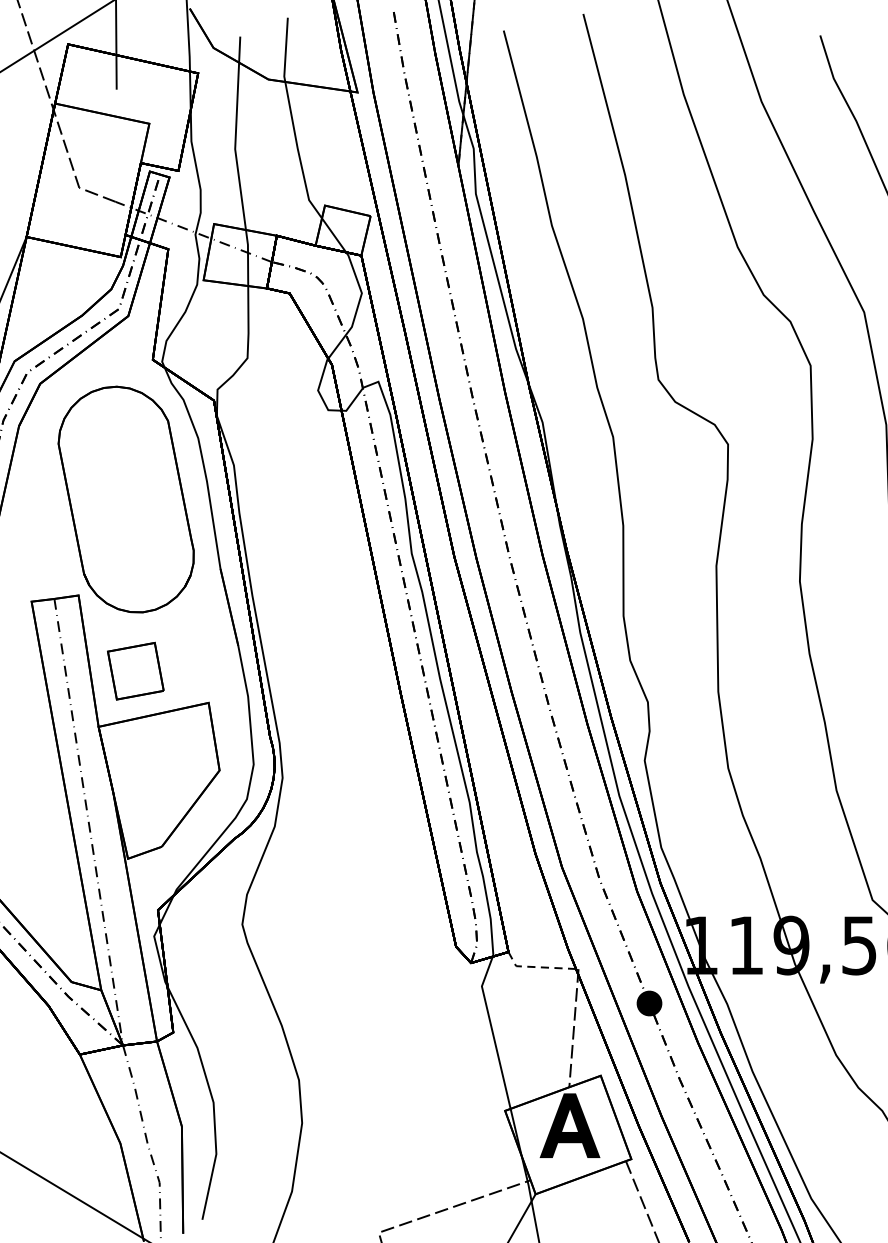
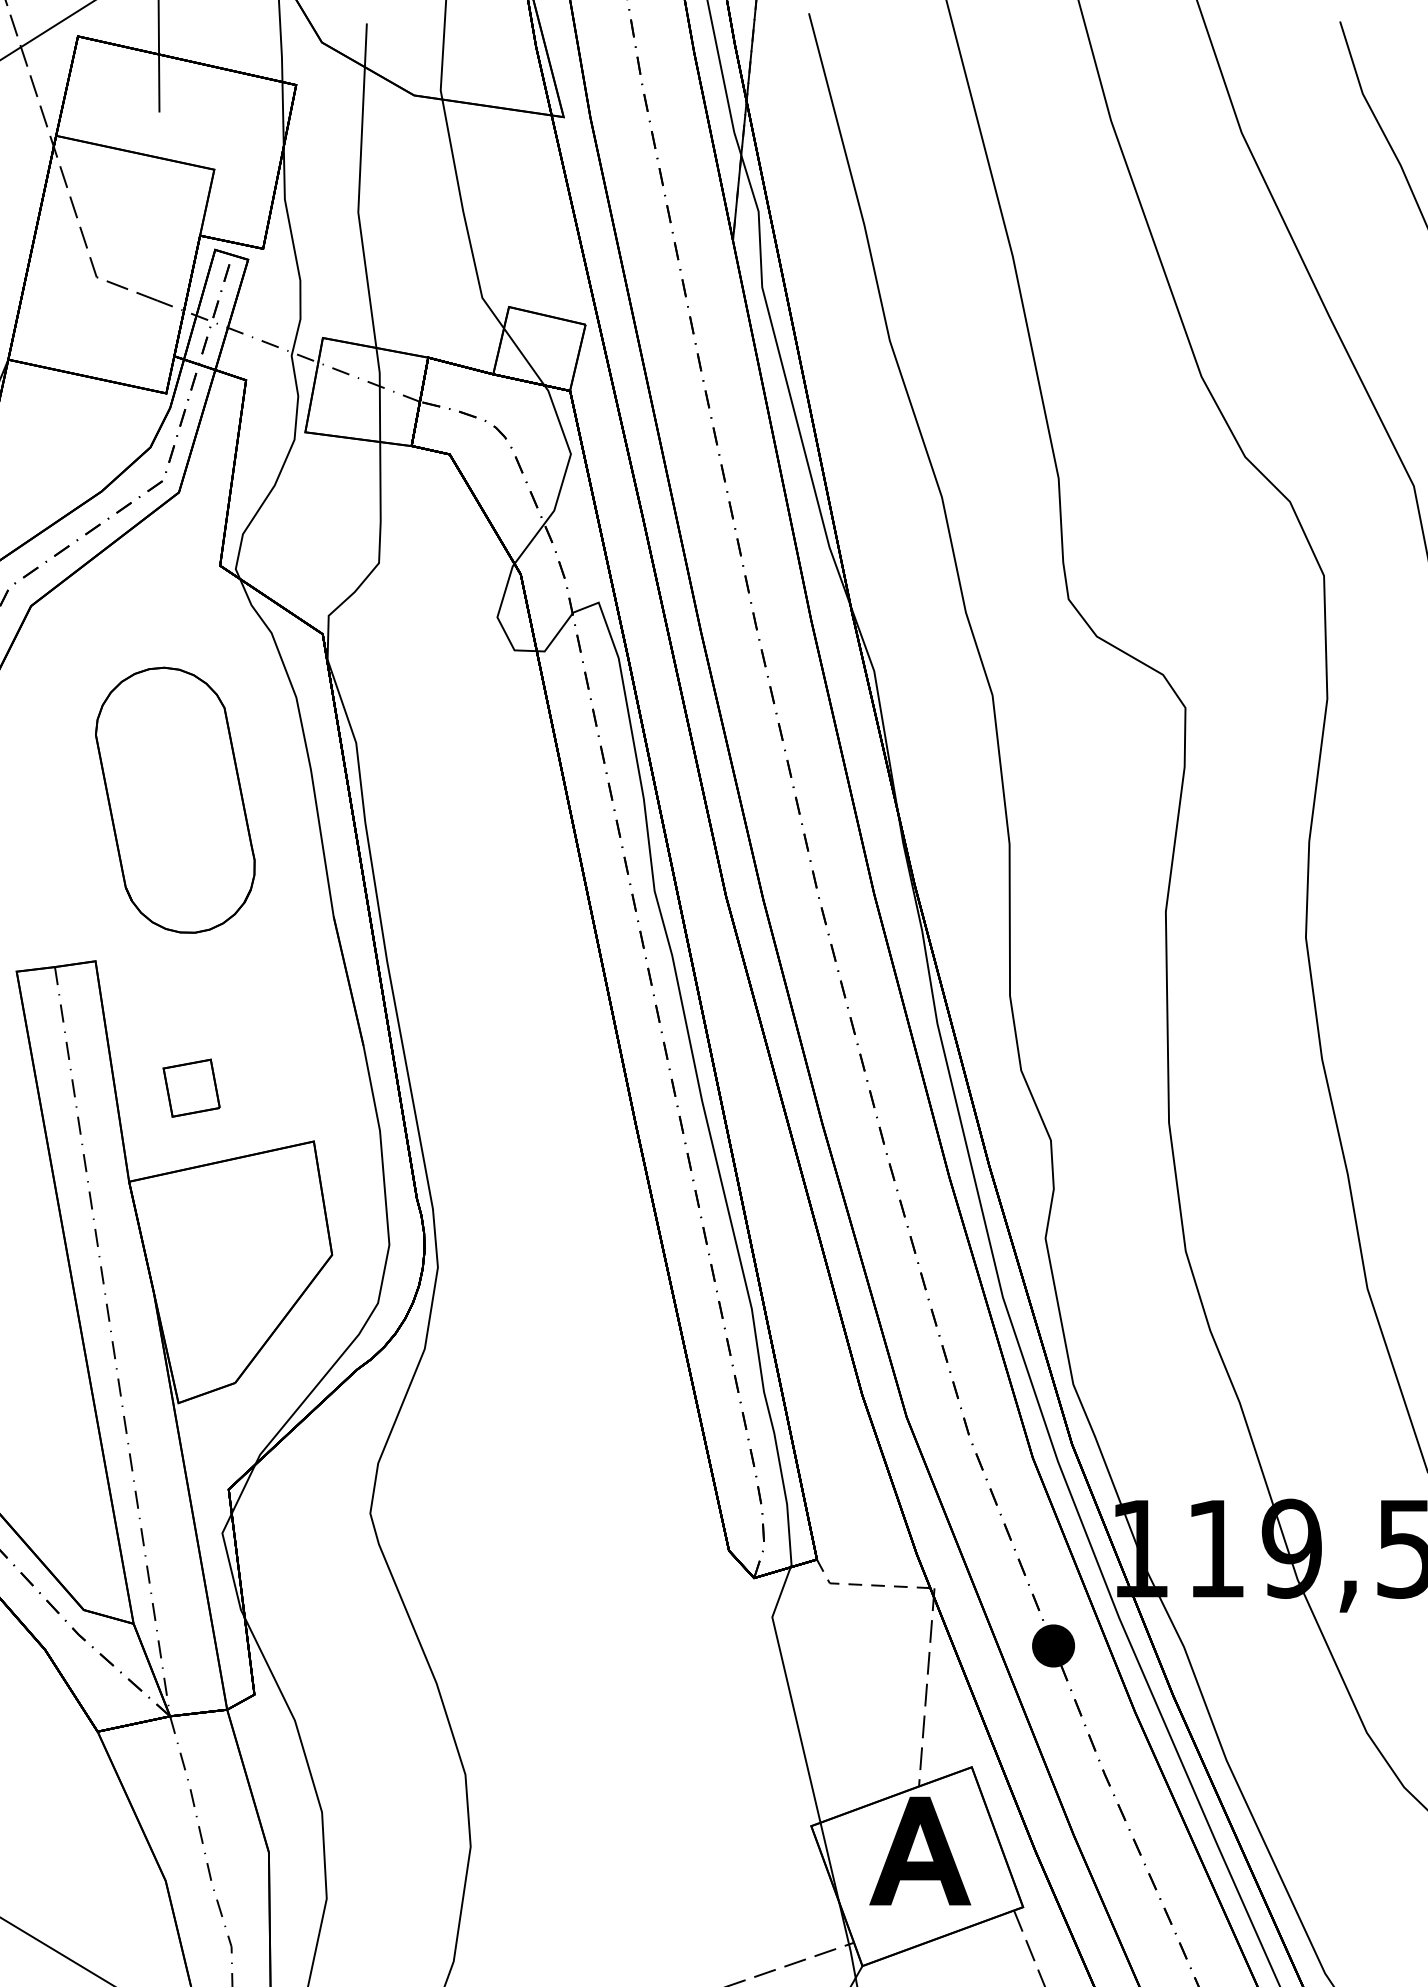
part: (125, 499) -> (174, 800), size x0.7
part: (135, 670) -> (191, 1087), size x0.6

